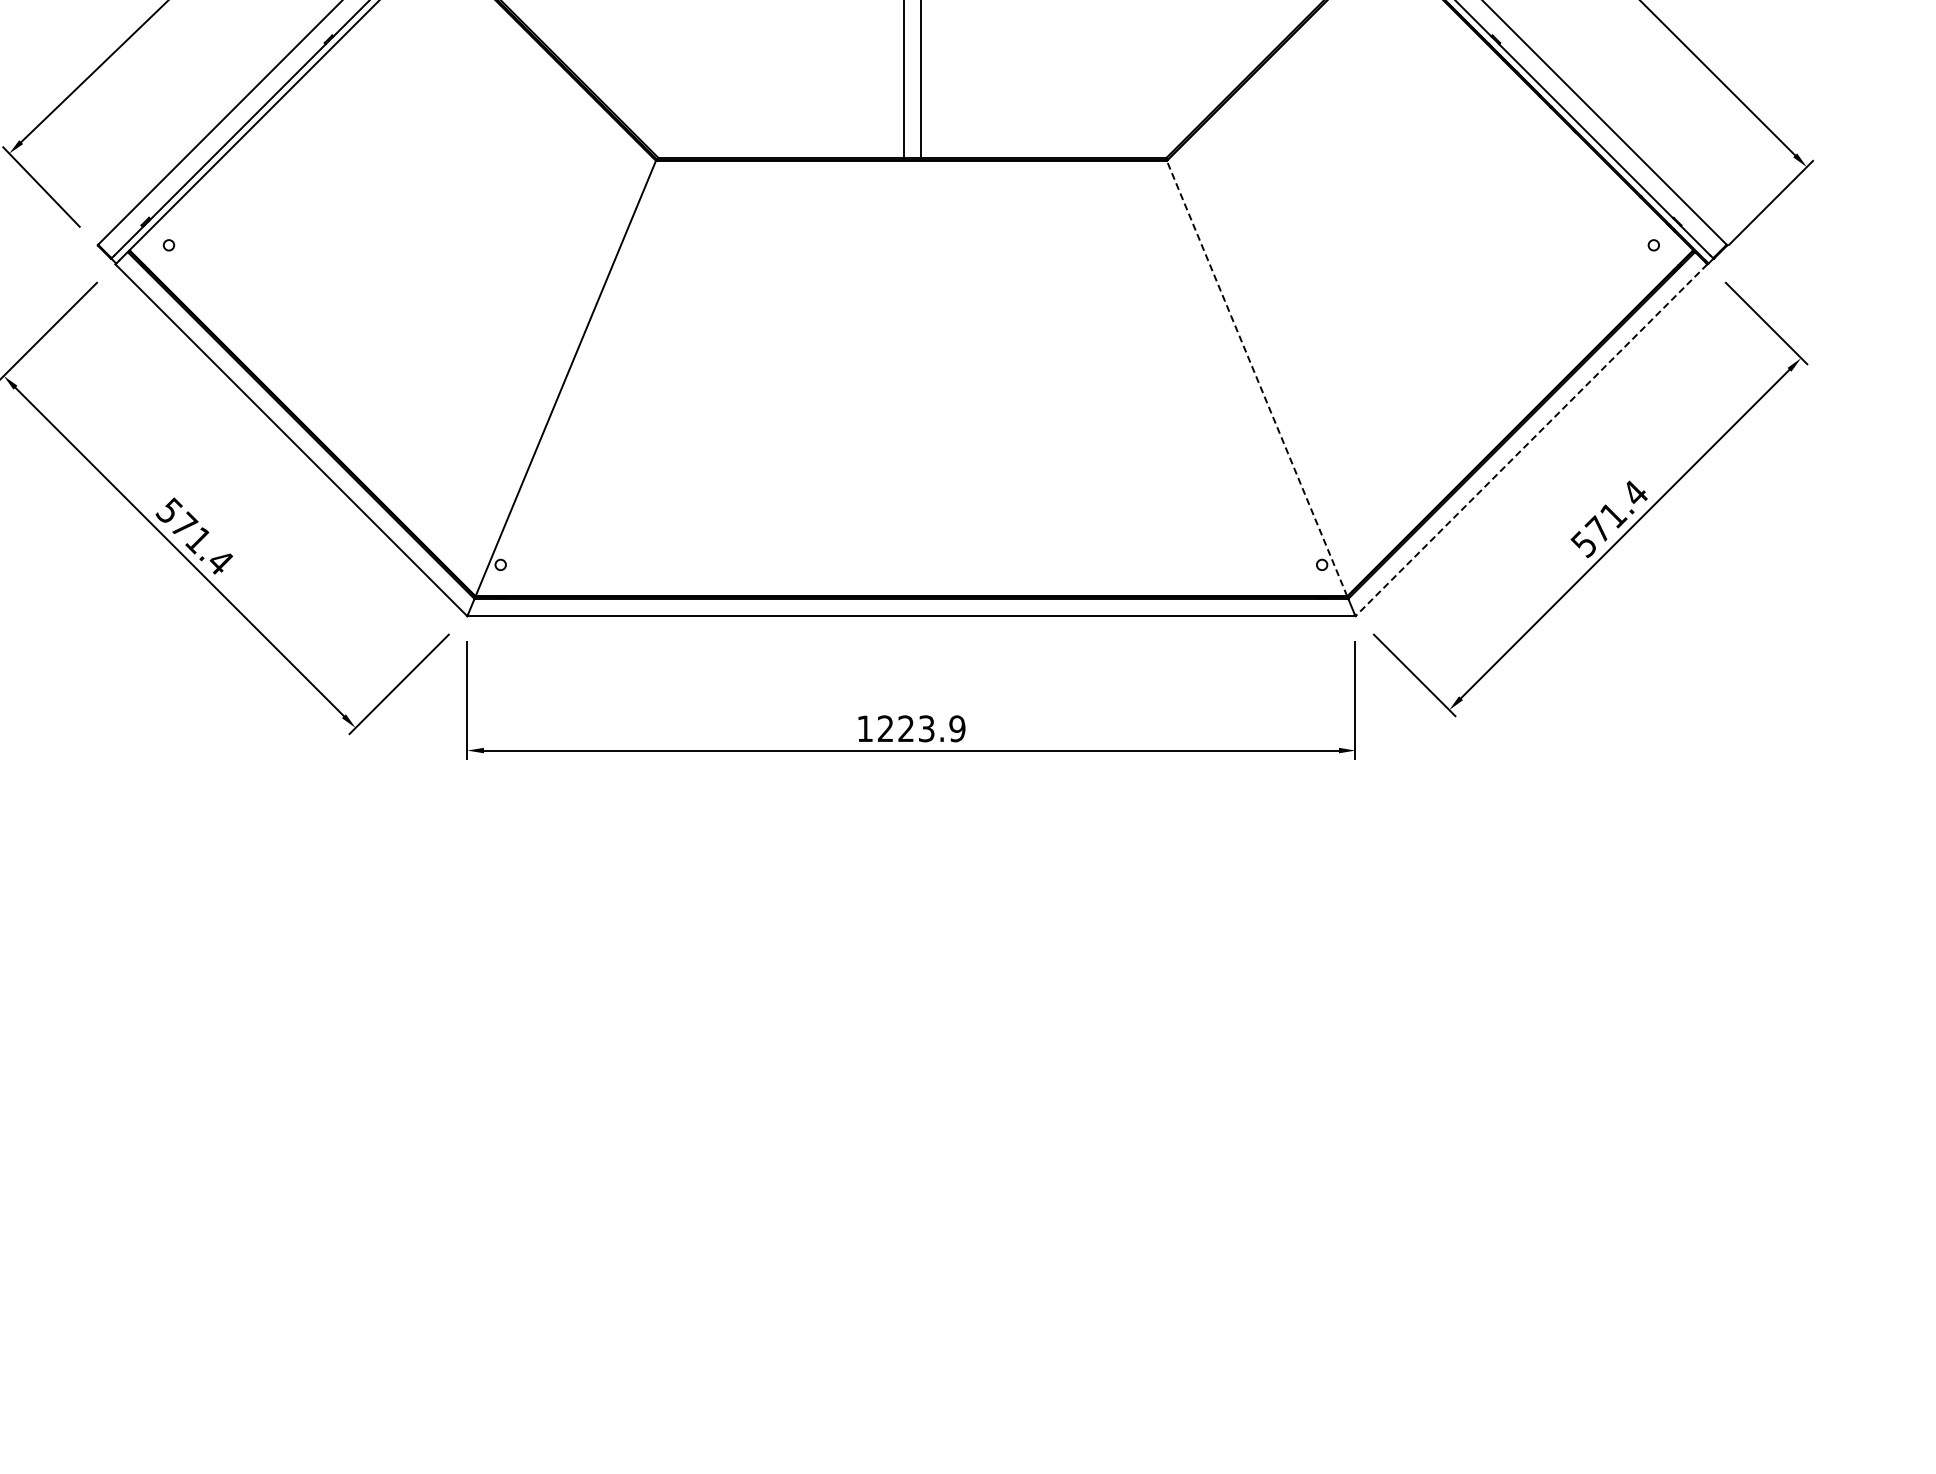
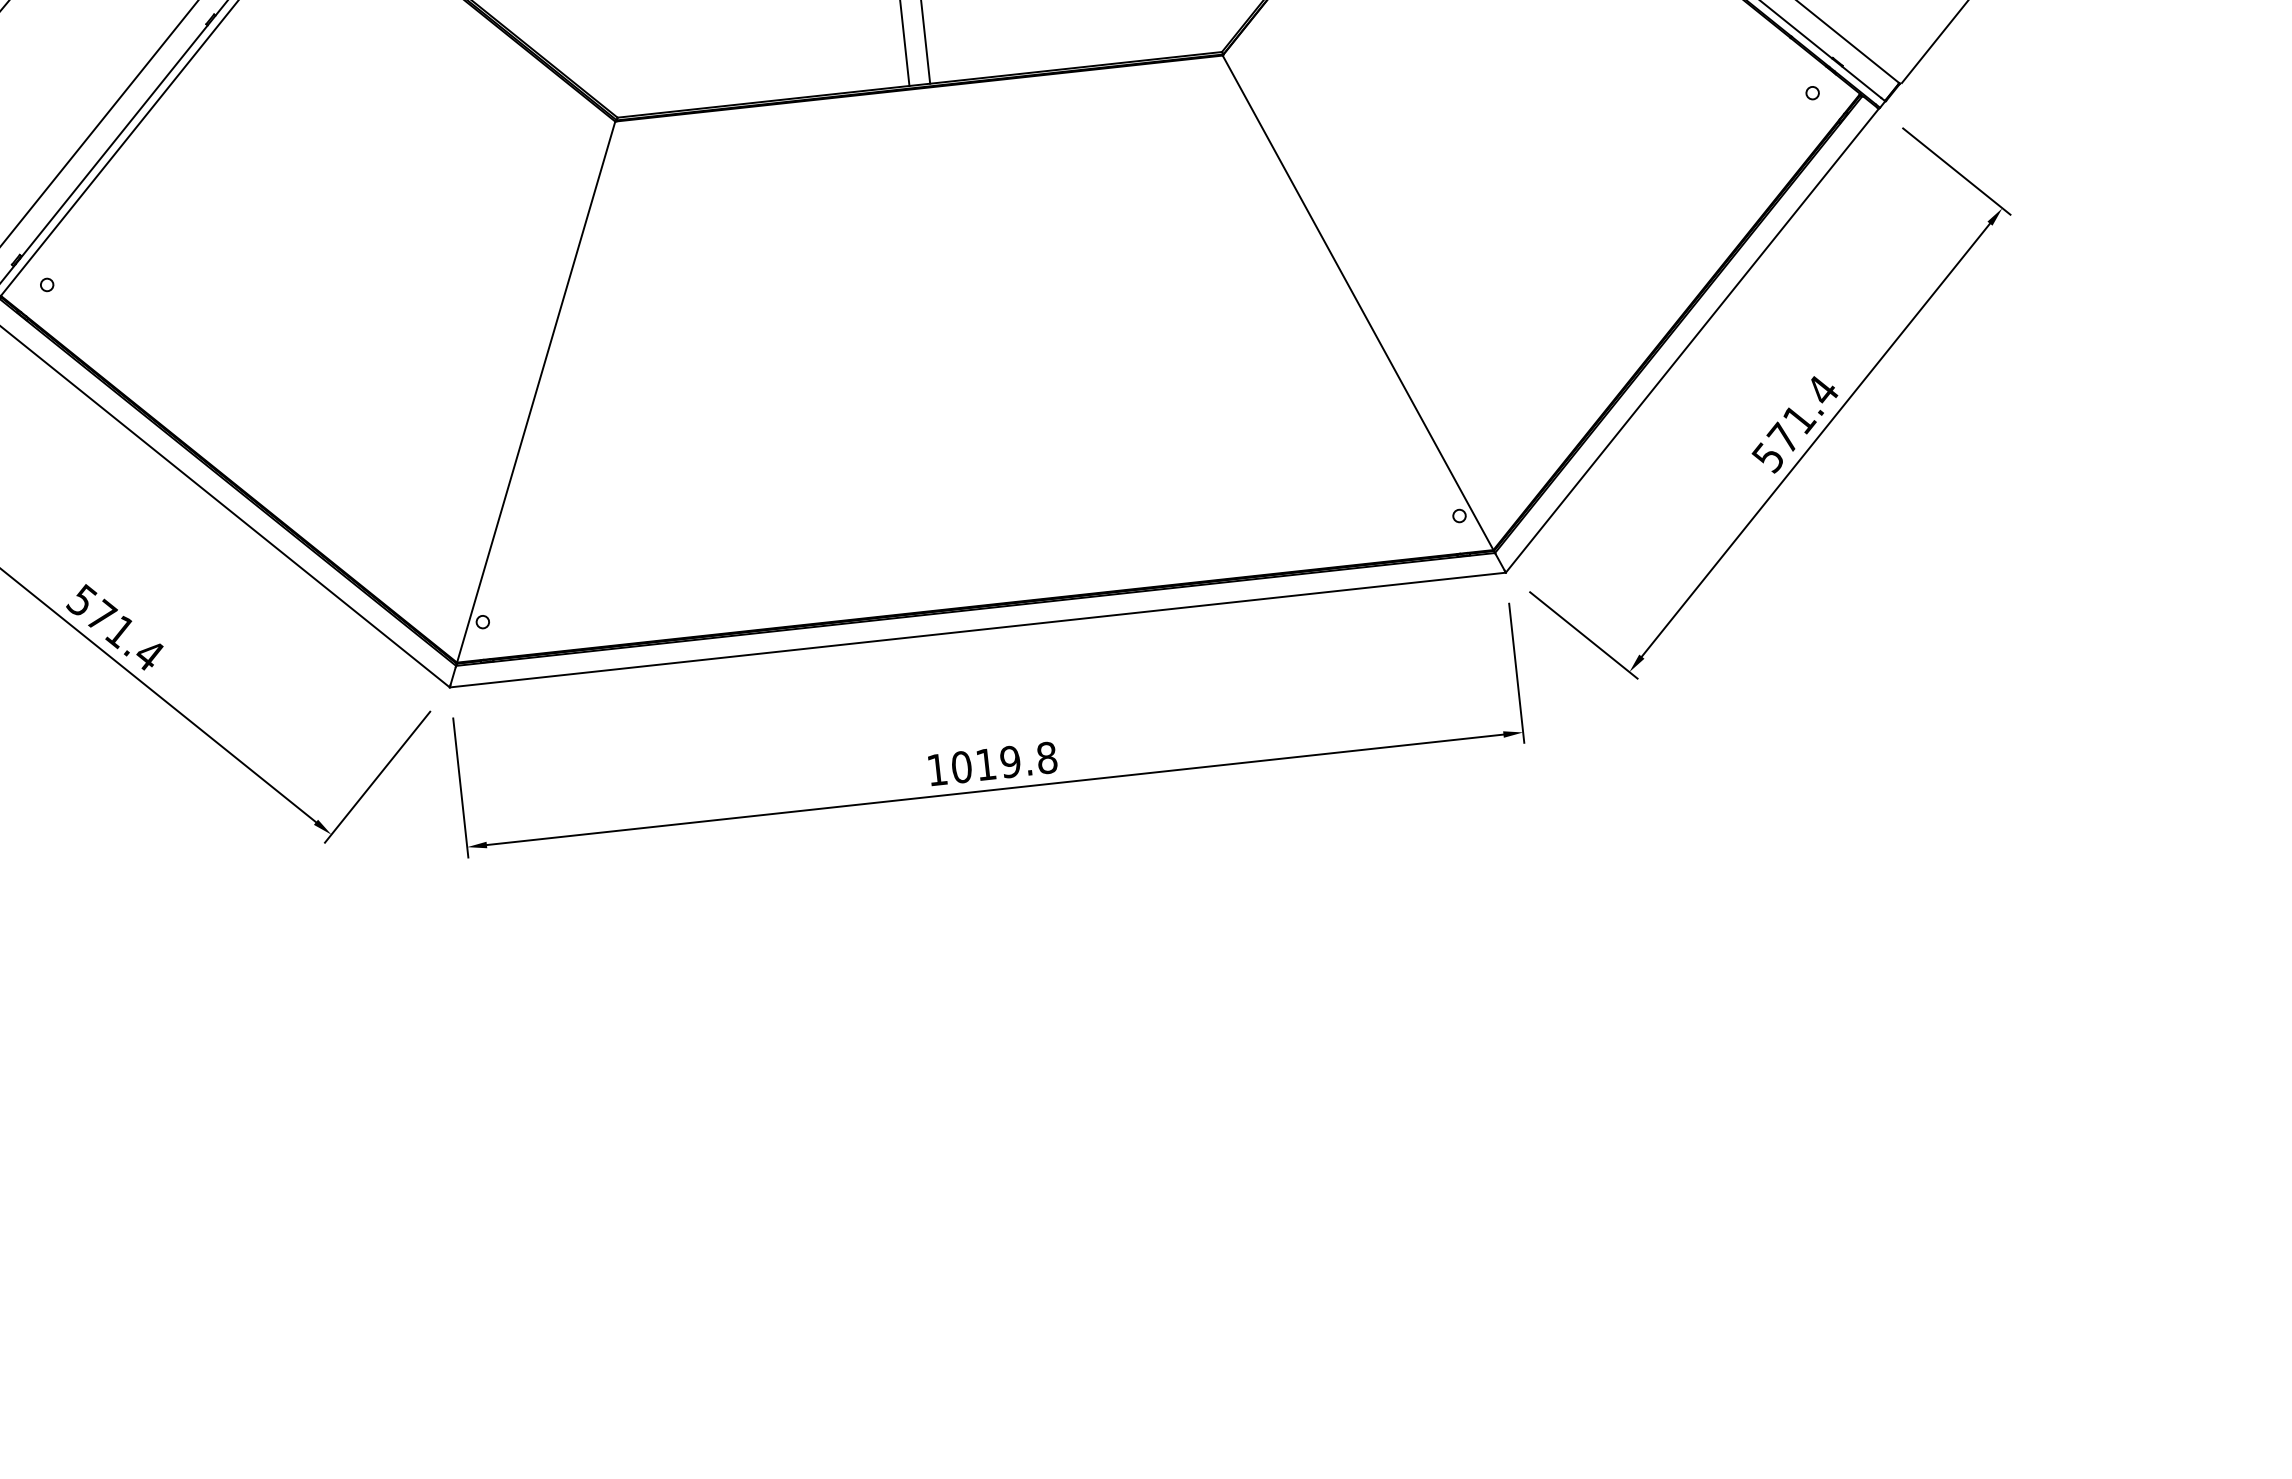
line: (1257, 378) -> (1358, 302), dashed -> solid
line: (1531, 440) -> (1692, 341), dashed -> solid
text: (921, 728) -> (1004, 762), 1223.9 -> 1019.8

